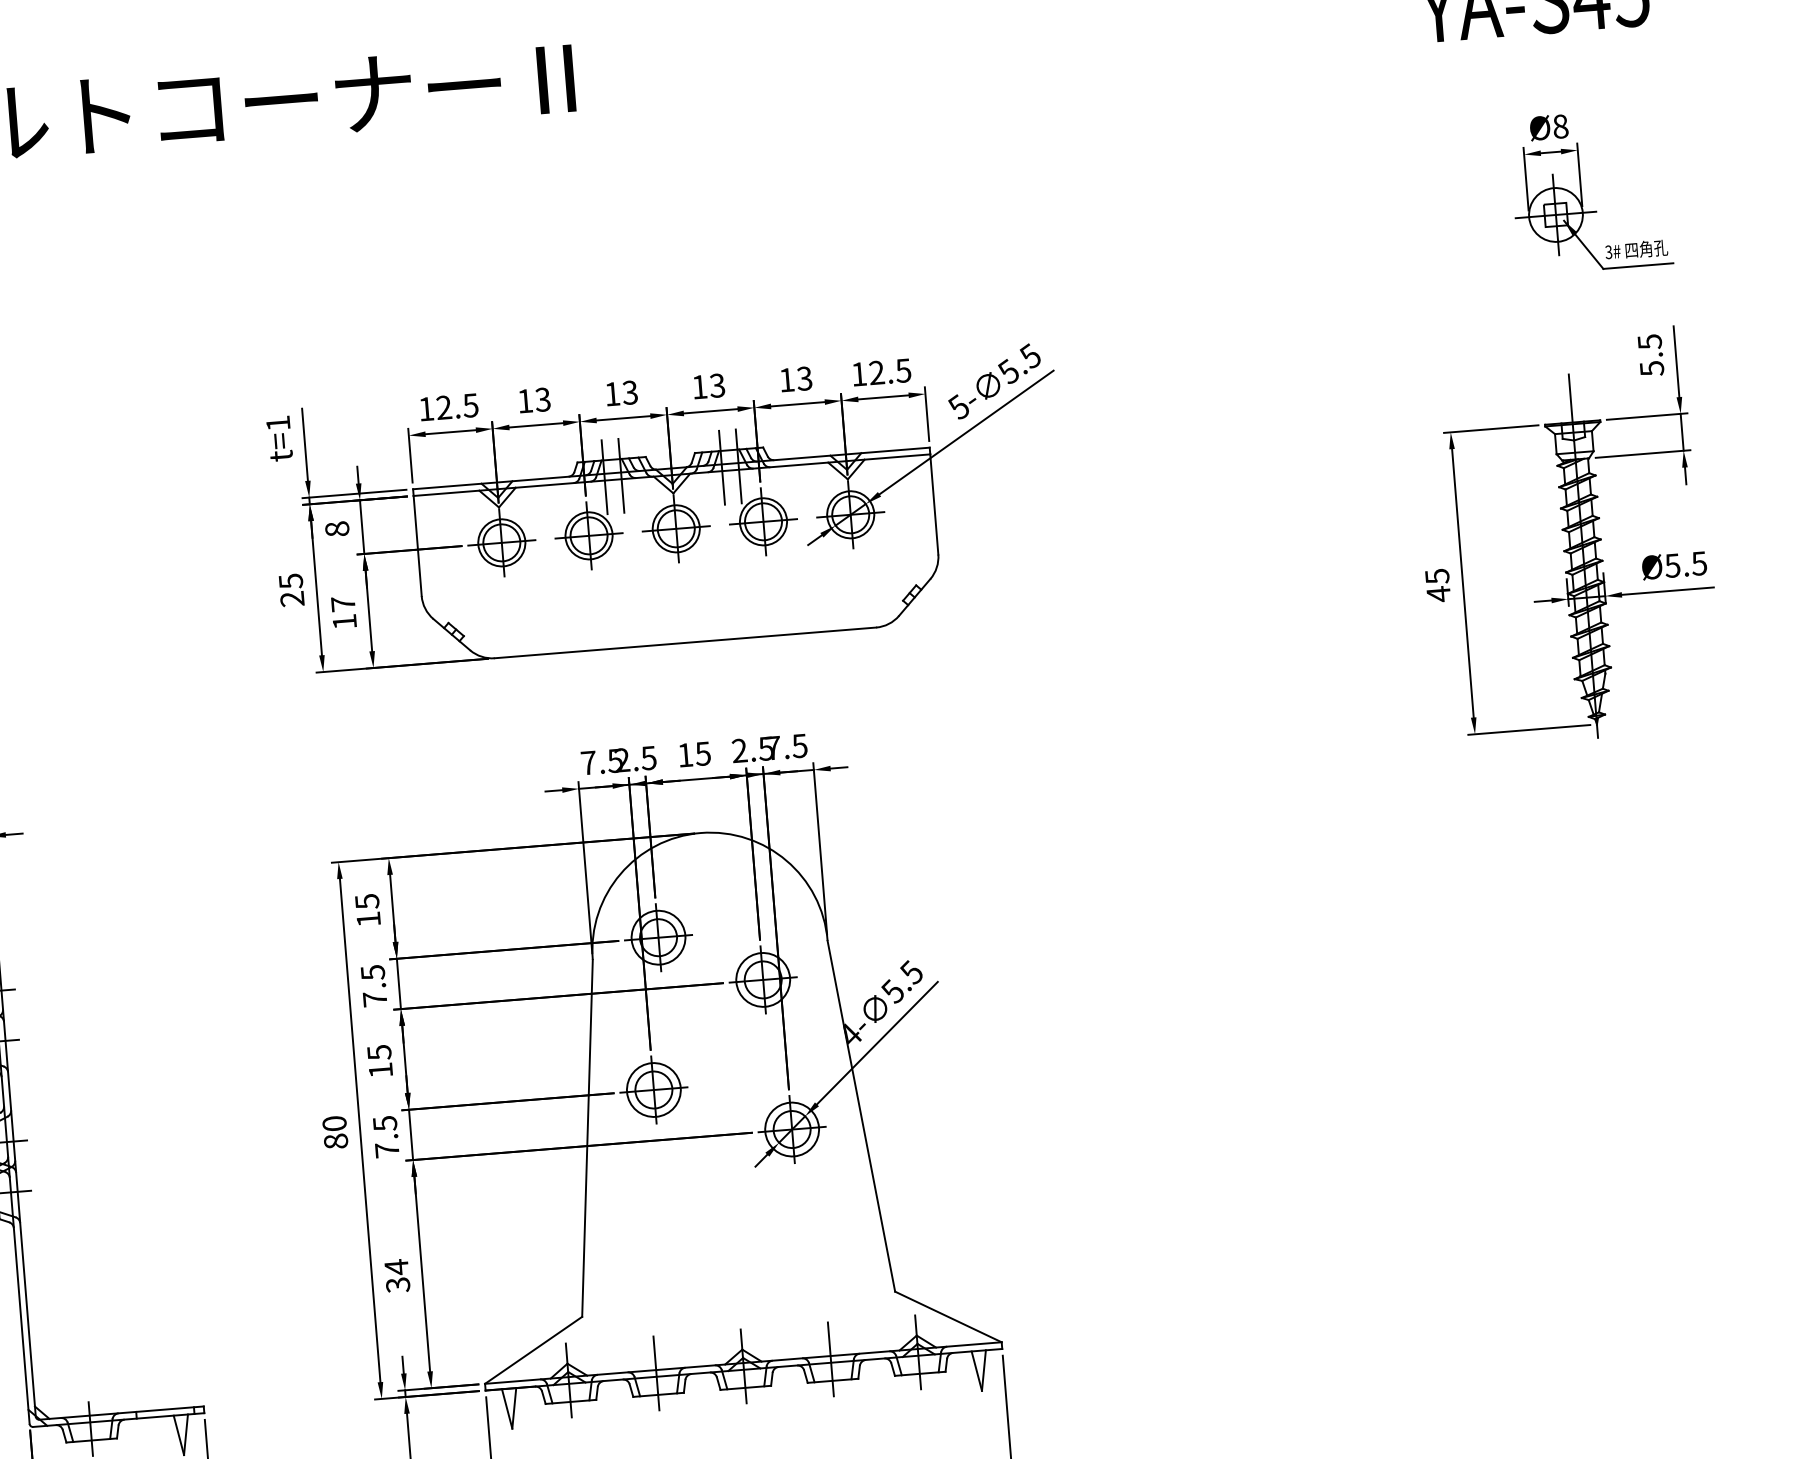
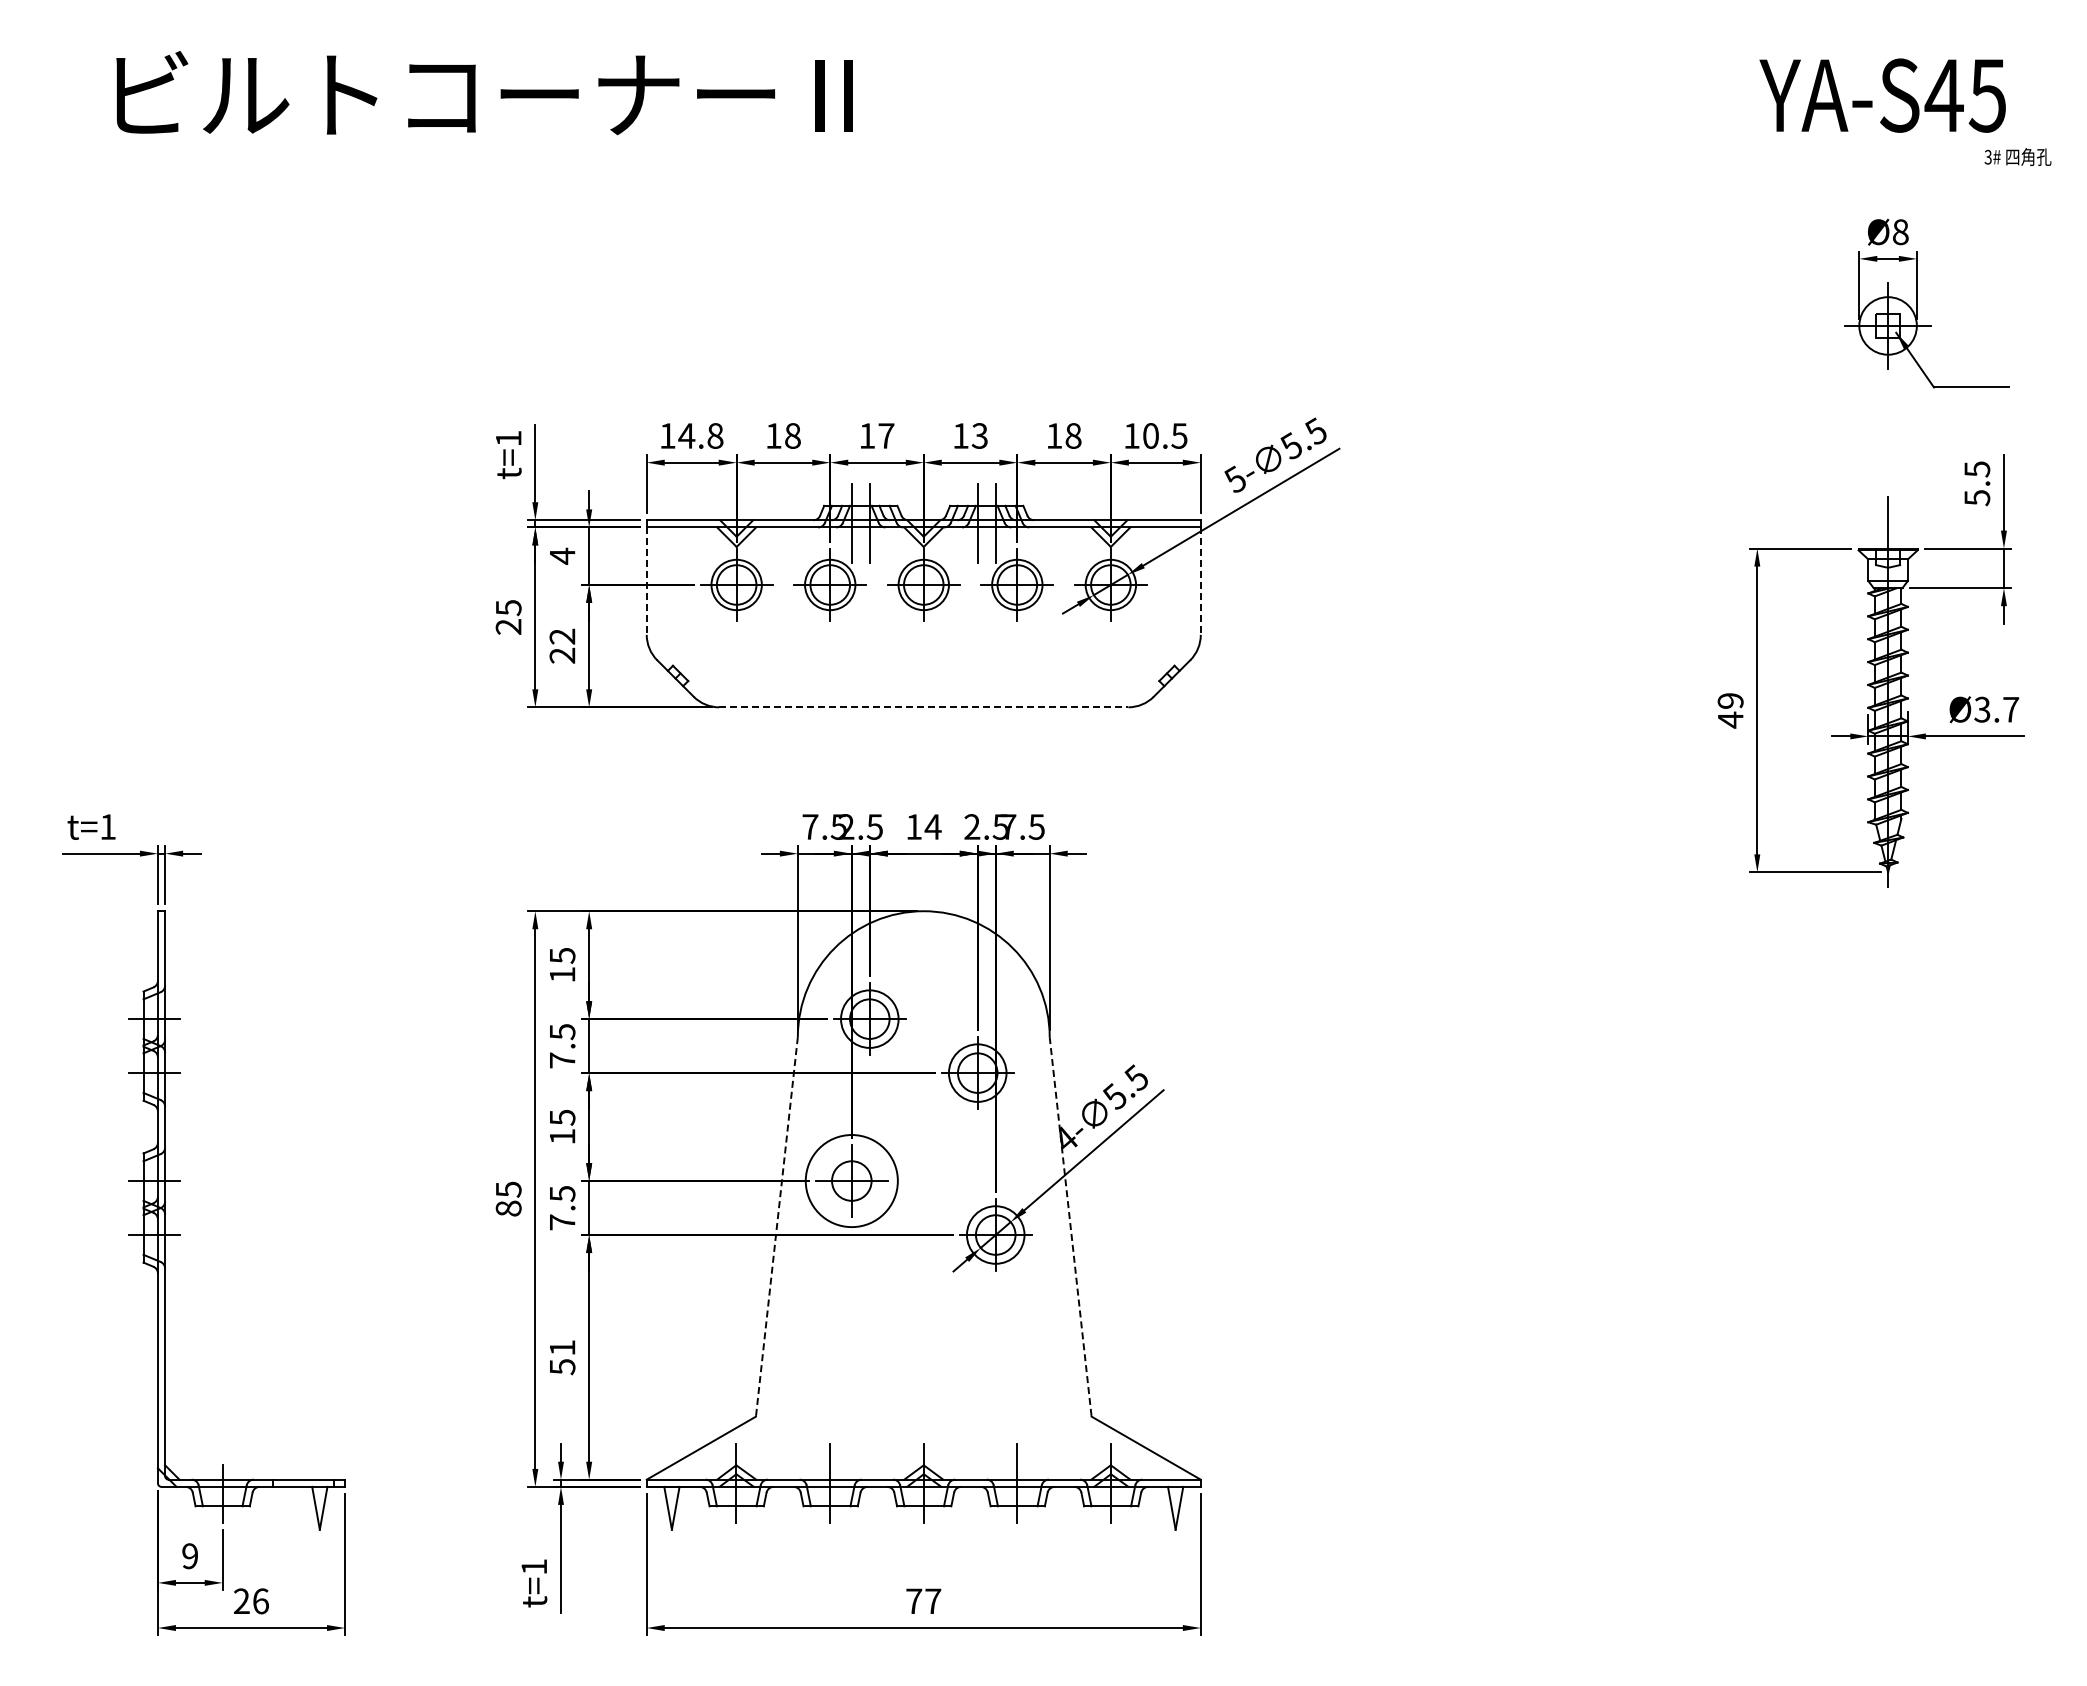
text: (1636, 249) -> (2017, 156), moved
text: (876, 372) -> (1150, 435), 12.5 -> 10.5
text: (804, 378) -> (1073, 435), 13 -> 18
text: (630, 392) -> (886, 435), 13 -> 17
text: (542, 399) -> (792, 435), 13 -> 18
text: (456, 406) -> (700, 435), 12.5 -> 14.8
line: (934, 504) -> (1200, 581), solid -> dashed
text: (337, 528) -> (562, 555), 8 -> 4
line: (417, 546) -> (646, 581), solid -> dashed
text: (1686, 564) -> (1997, 709), Ø5.5 -> Ø3.7
text: (1437, 576) -> (1730, 701), 45 -> 49
text: (343, 612) -> (562, 645), 17 -> 22
line: (685, 643) -> (923, 707), solid -> dashed
text: (702, 753) -> (932, 826), 15 -> 14
circle: (653, 1089) -> (851, 1180), size x1.6
line: (861, 1115) -> (1070, 1226), solid -> dashed
text: (334, 1123) -> (508, 1189), 80 -> 85
line: (587, 1138) -> (776, 1226), solid -> dashed
text: (397, 1275) -> (562, 1356), 34 -> 51

